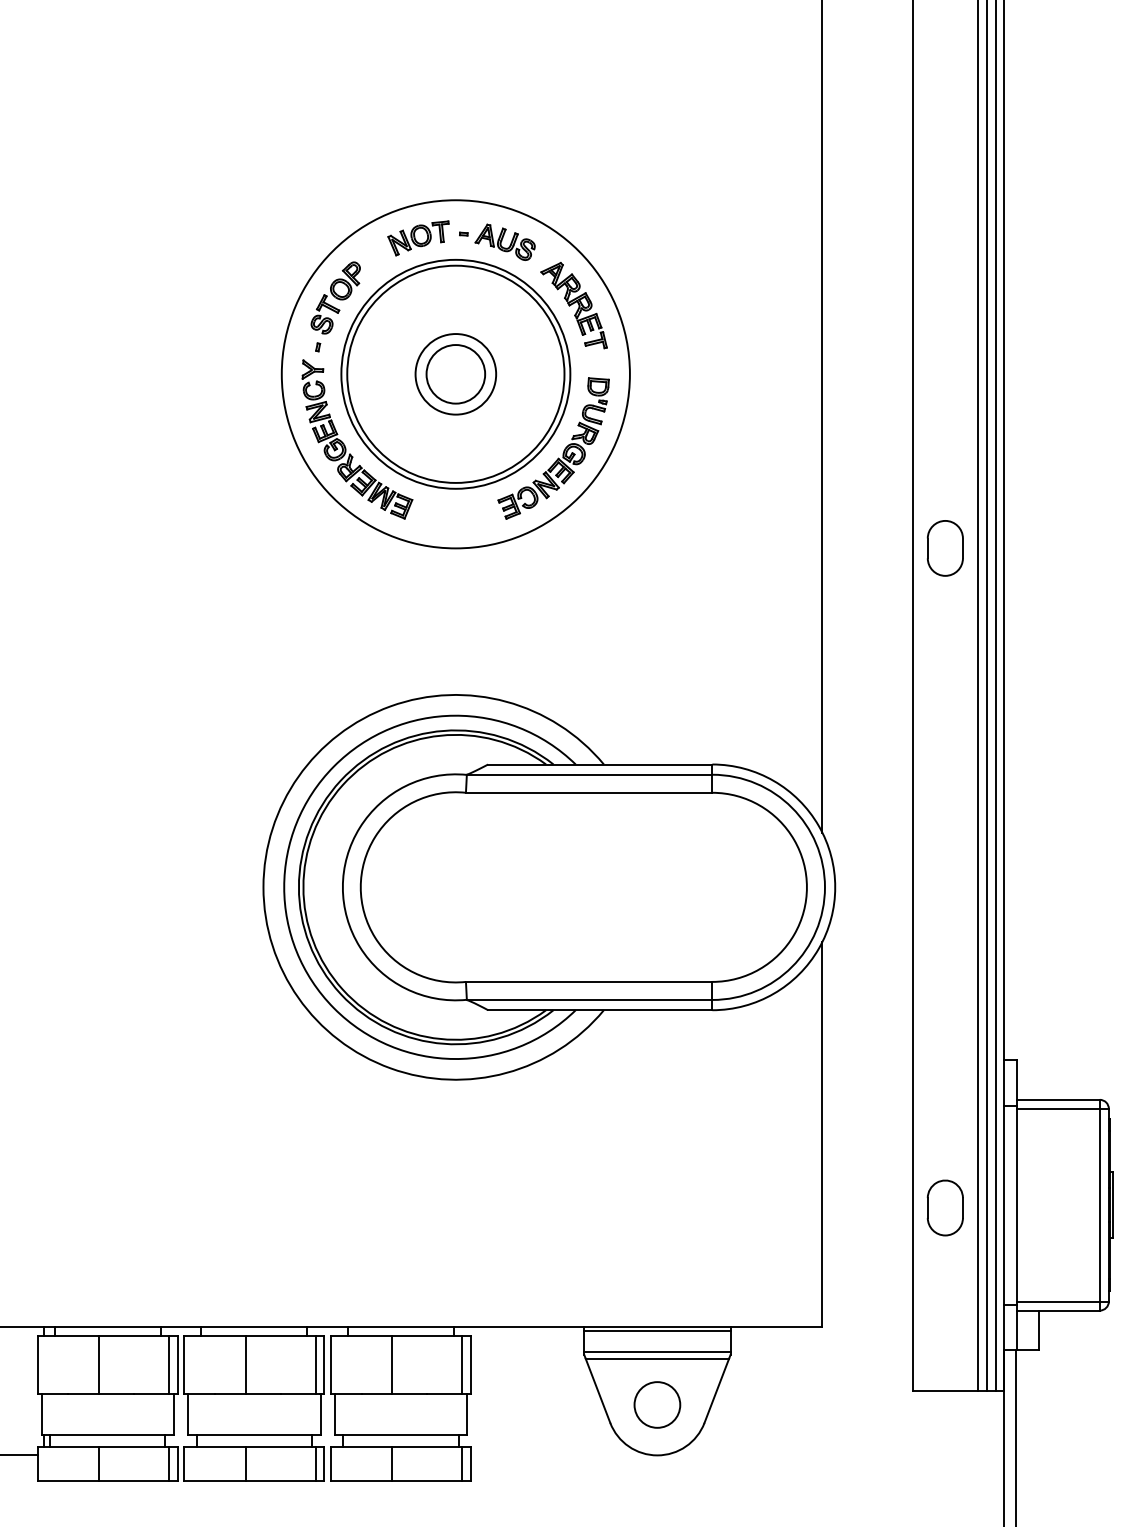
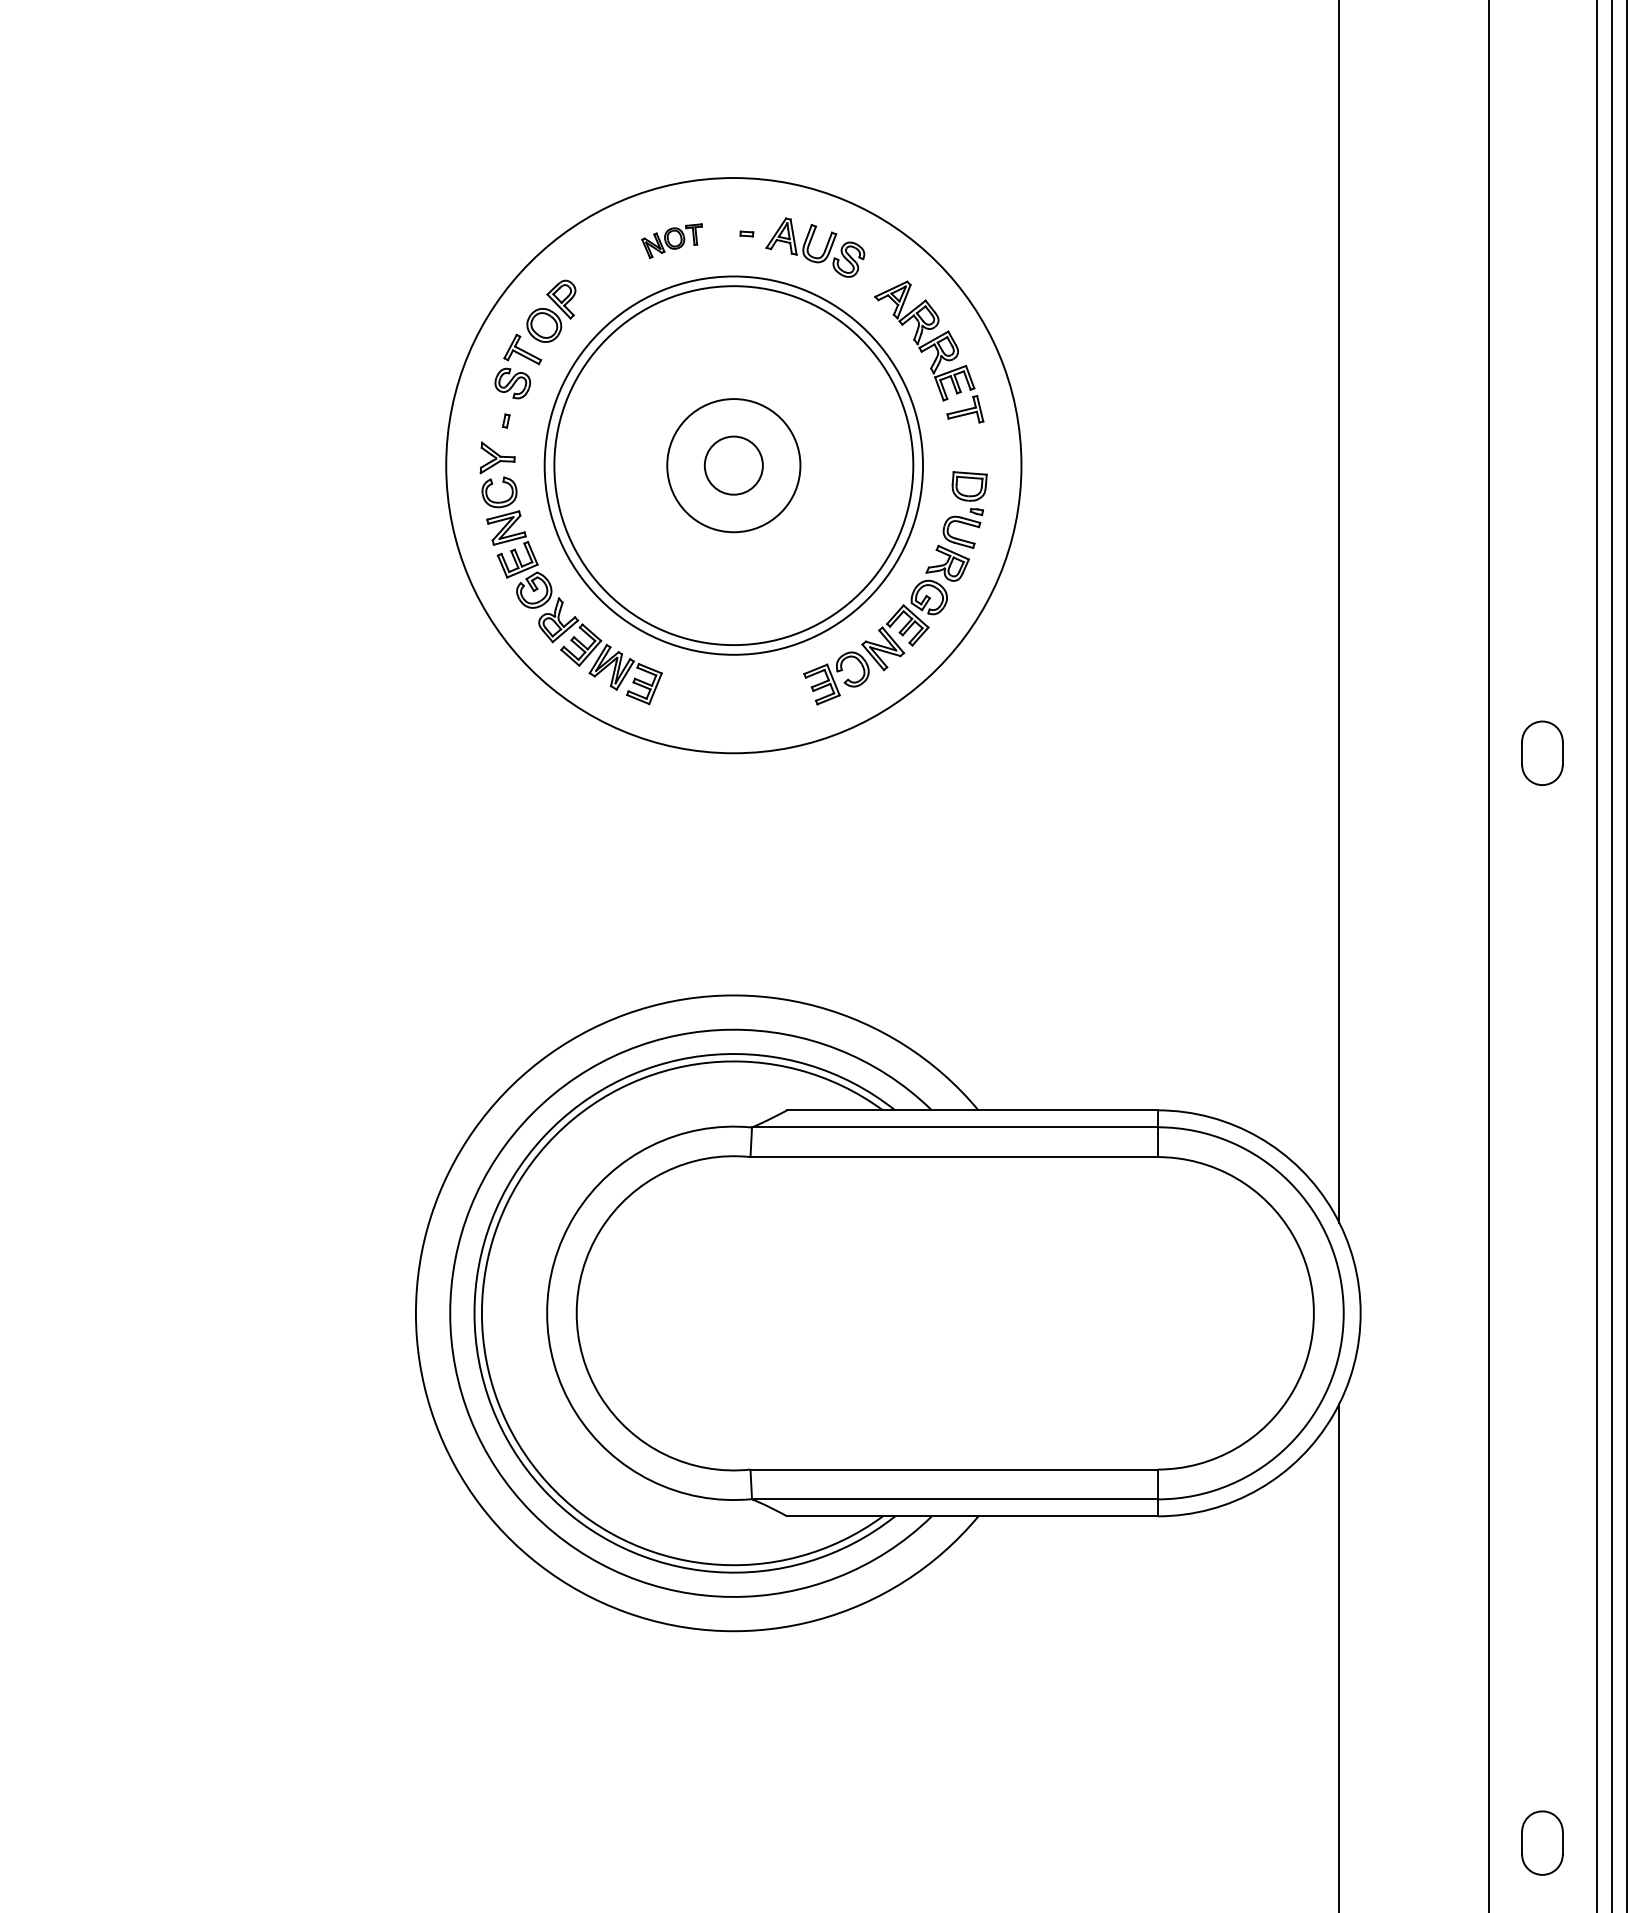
part: (418, 238) -> (672, 241), size x0.6
circle: (455, 374) -> (733, 465), size x0.6
part: (944, 548) -> (1541, 753), size x0.7
part: (944, 1207) -> (1541, 1842), size x0.7

